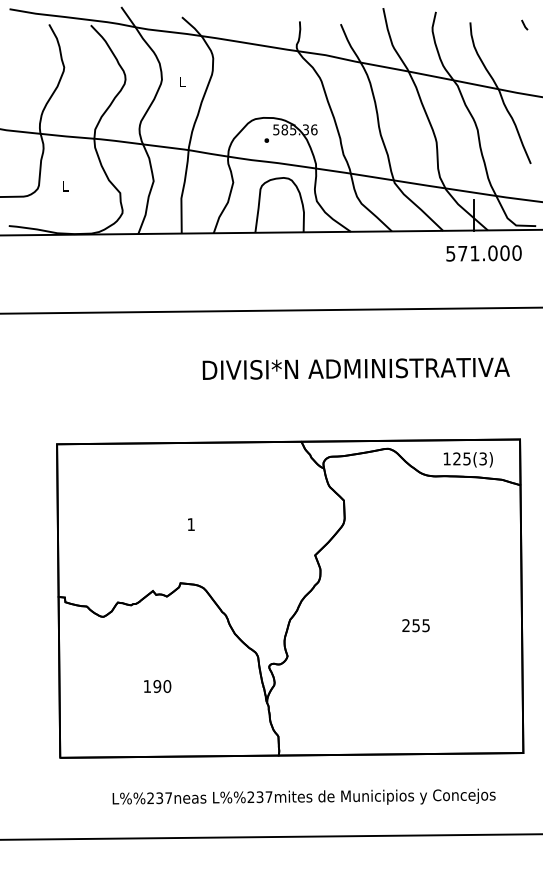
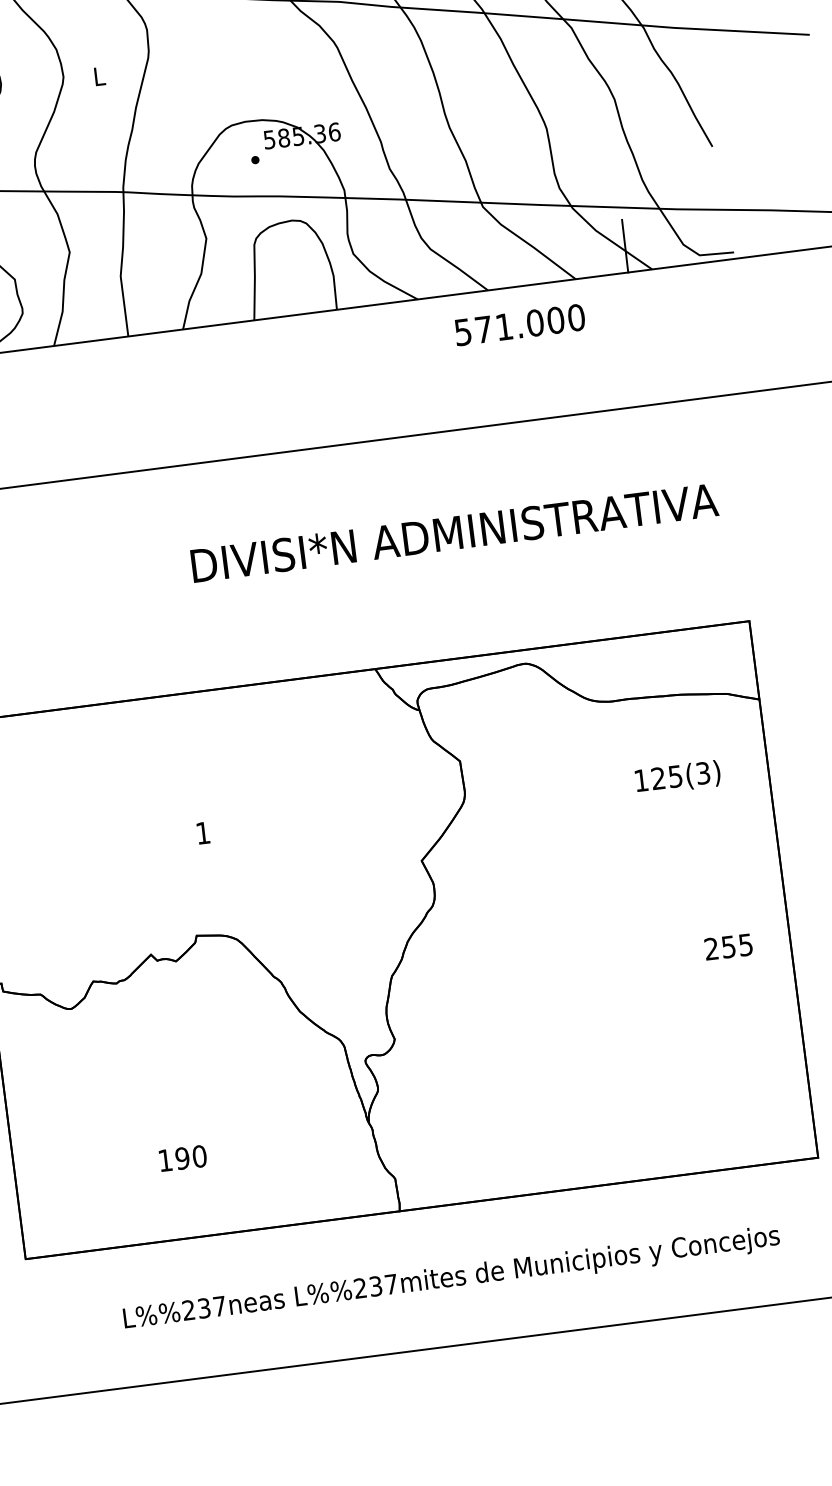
text: (483, 253) -> (519, 325), moved
text: (467, 459) -> (676, 777), moved
text: (415, 625) -> (727, 946), moved
text: (157, 686) -> (182, 1158), moved

